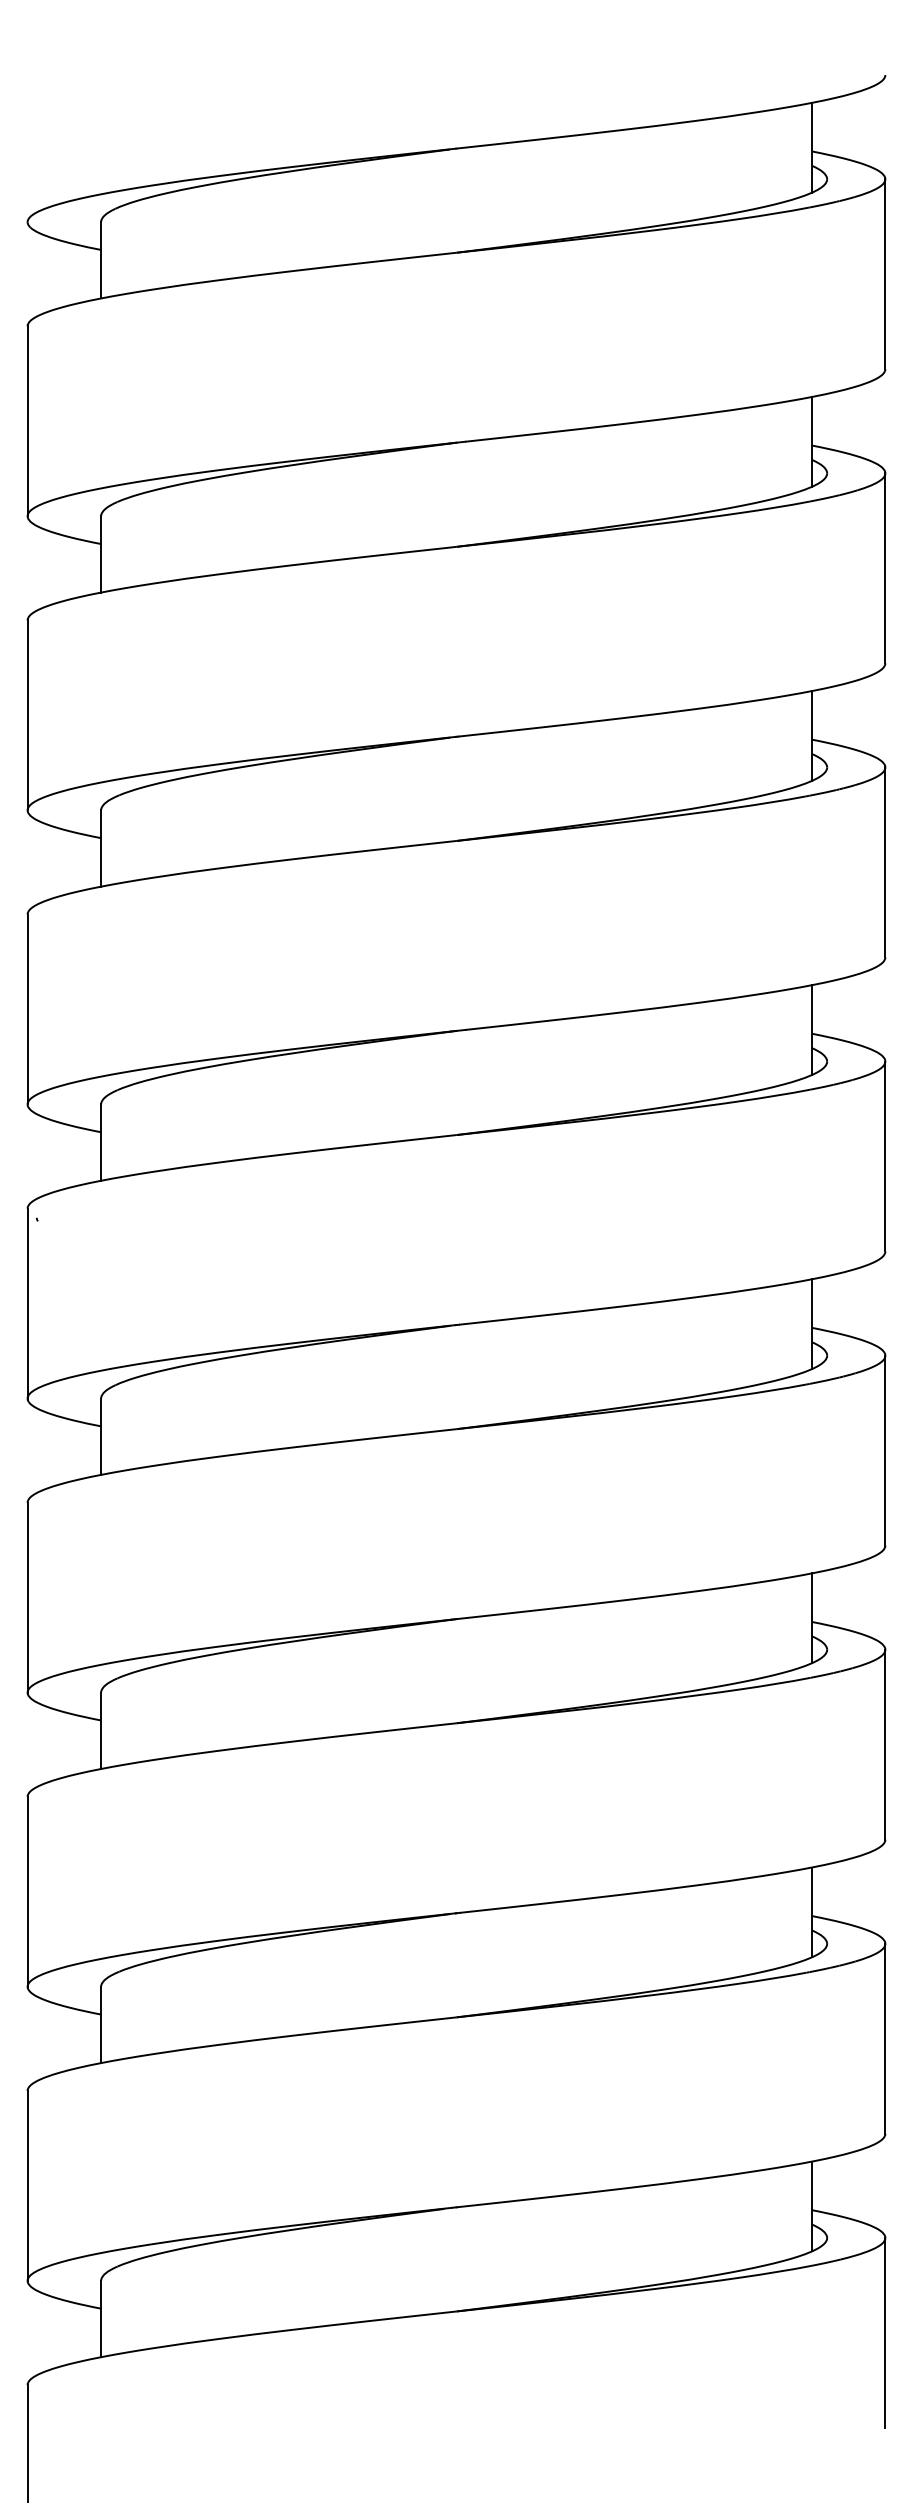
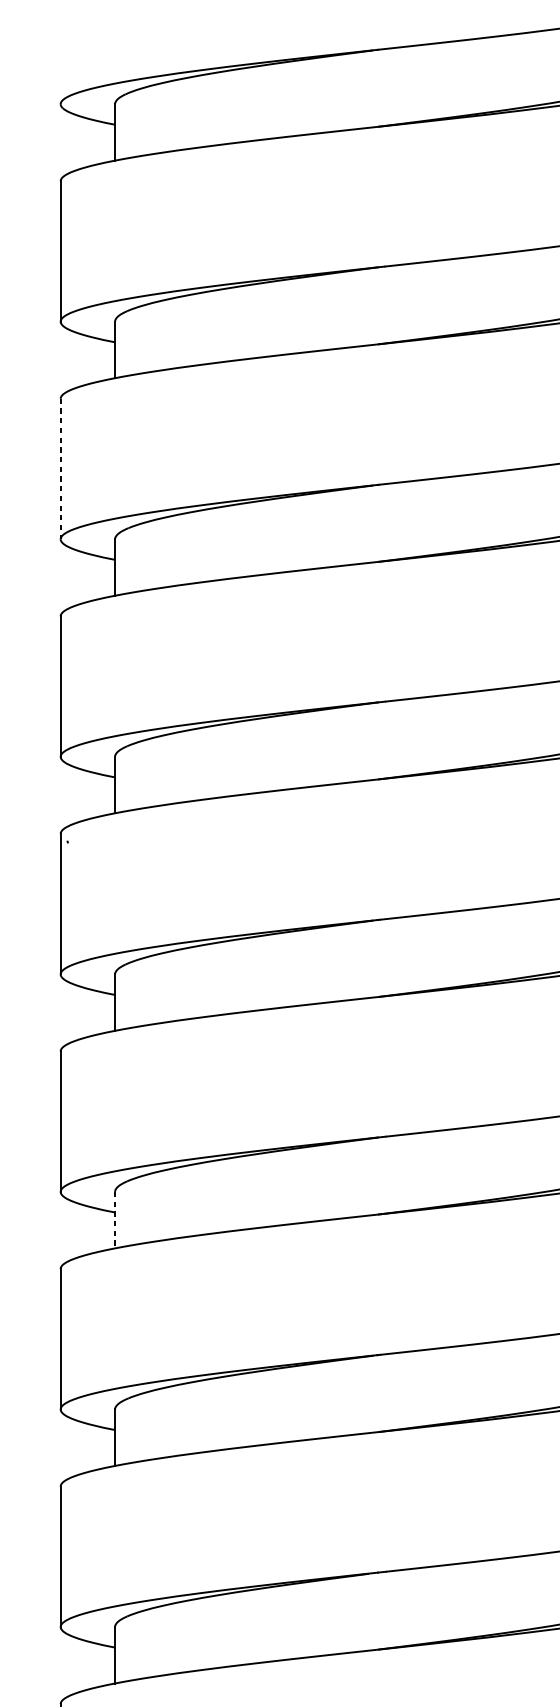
line: (27, 715) -> (60, 469), solid -> dashed
line: (101, 1731) -> (115, 1220), solid -> dashed

